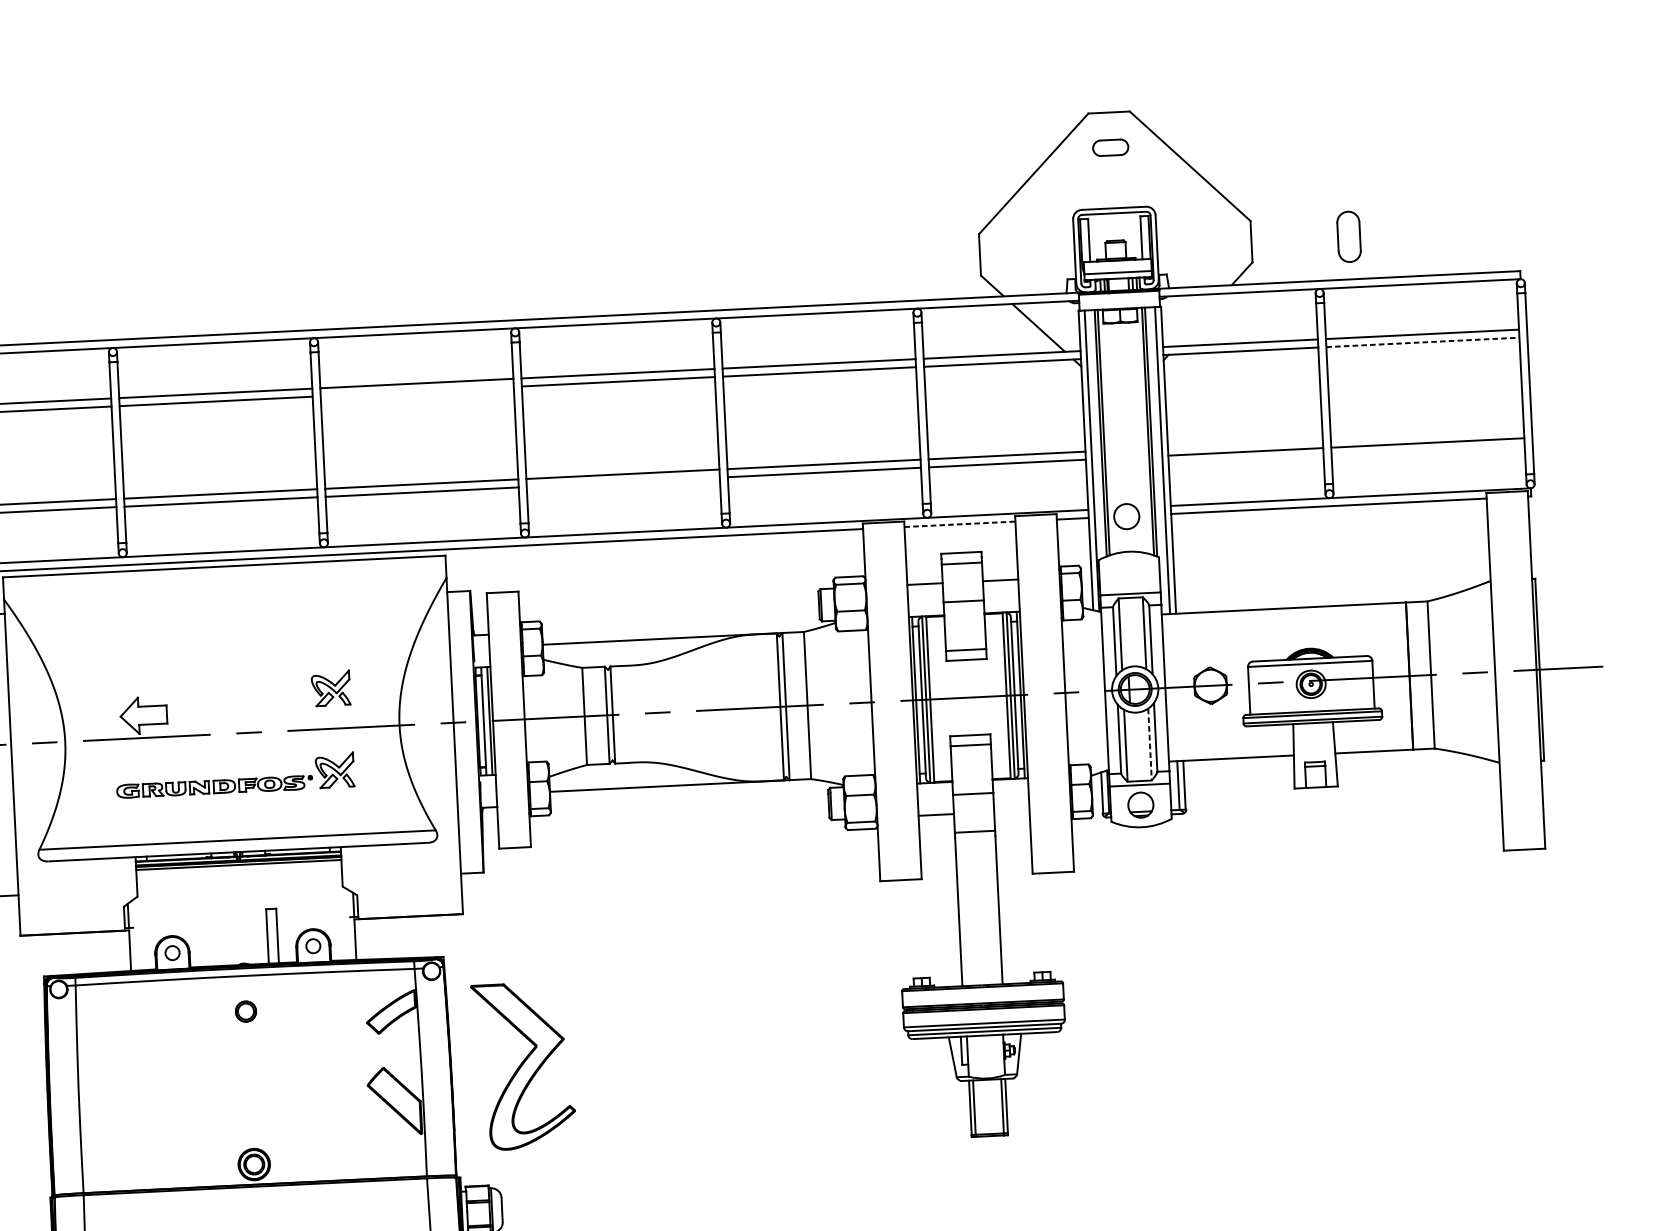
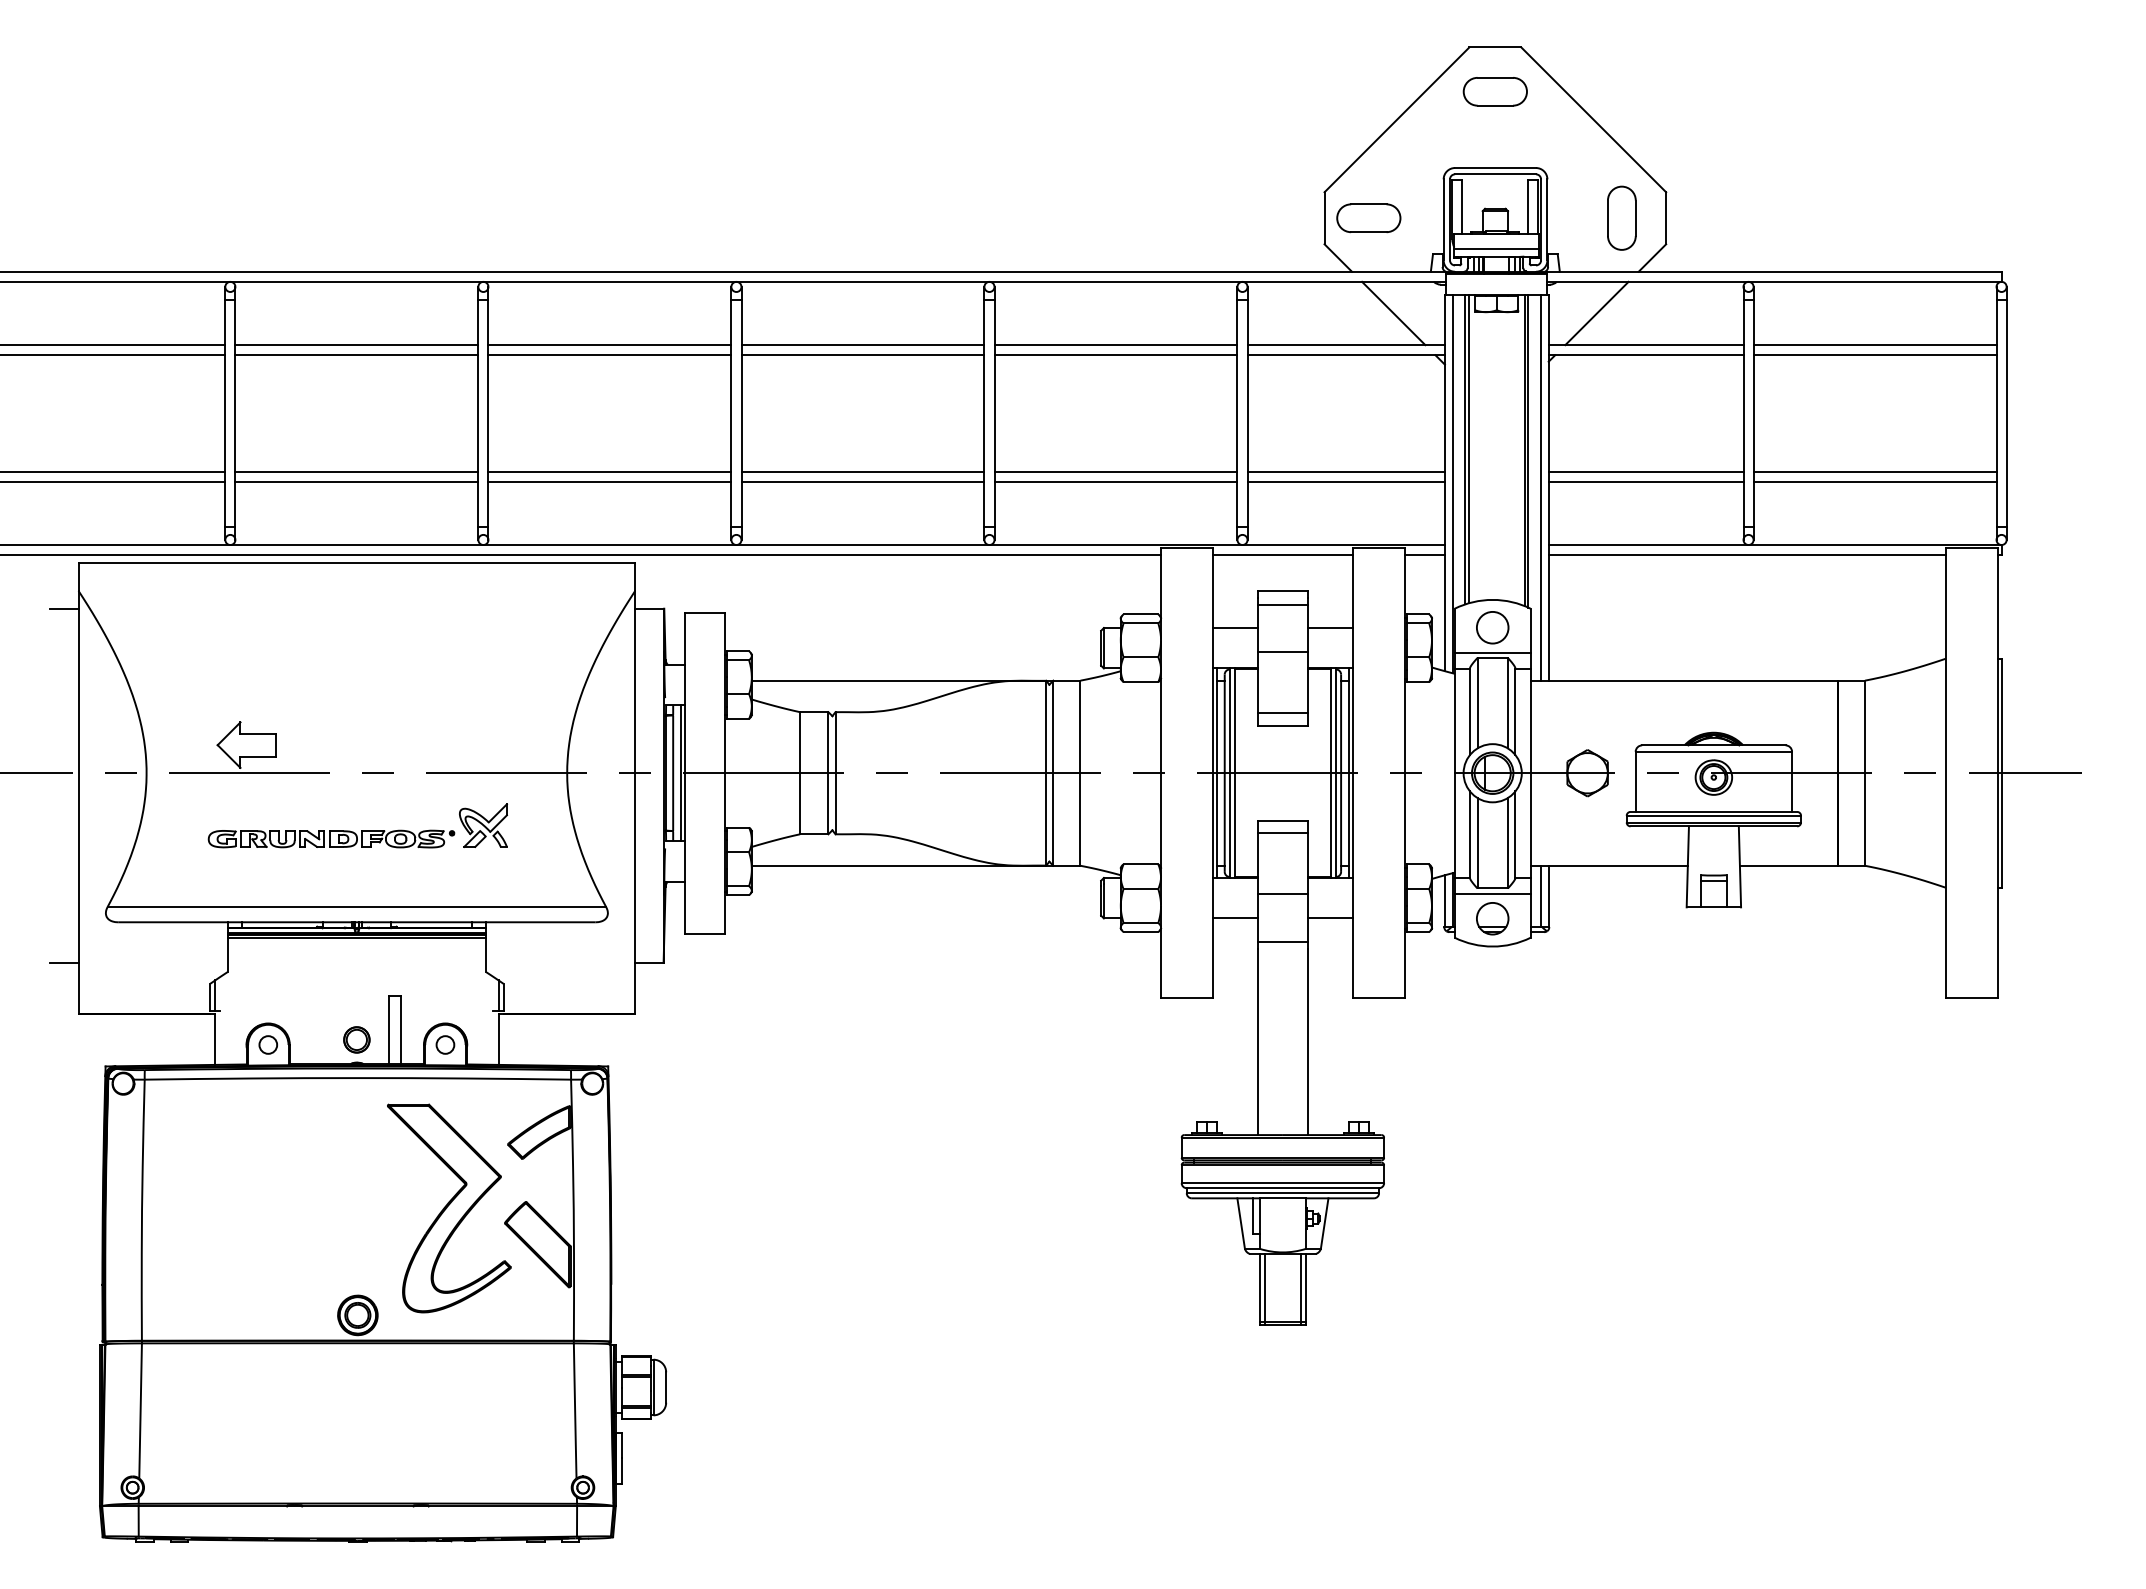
part: (1110, 147) -> (1494, 91), size x1.43
part: (1348, 236) -> (1621, 217), moved
part: (1014, 253) -> (1368, 218), added
line: (1199, 320) -> (1596, 313), added
line: (1423, 342) -> (1875, 355), dashed -> solid
line: (416, 391) -> (609, 355), added
line: (1426, 434) -> (1874, 471), added
line: (1244, 443) -> (1645, 471), added
line: (622, 482) -> (862, 481), added
circle: (1126, 516) -> (1492, 627), moved
line: (959, 524) -> (1282, 555), dashed -> solid
part: (331, 688) -> (483, 722), removed
line: (1149, 744) -> (1507, 843), dashed -> solid
line: (1011, 811) -> (1330, 918), added
part: (245, 1011) -> (356, 1039), moved
part: (524, 1066) -> (449, 1208), moved

